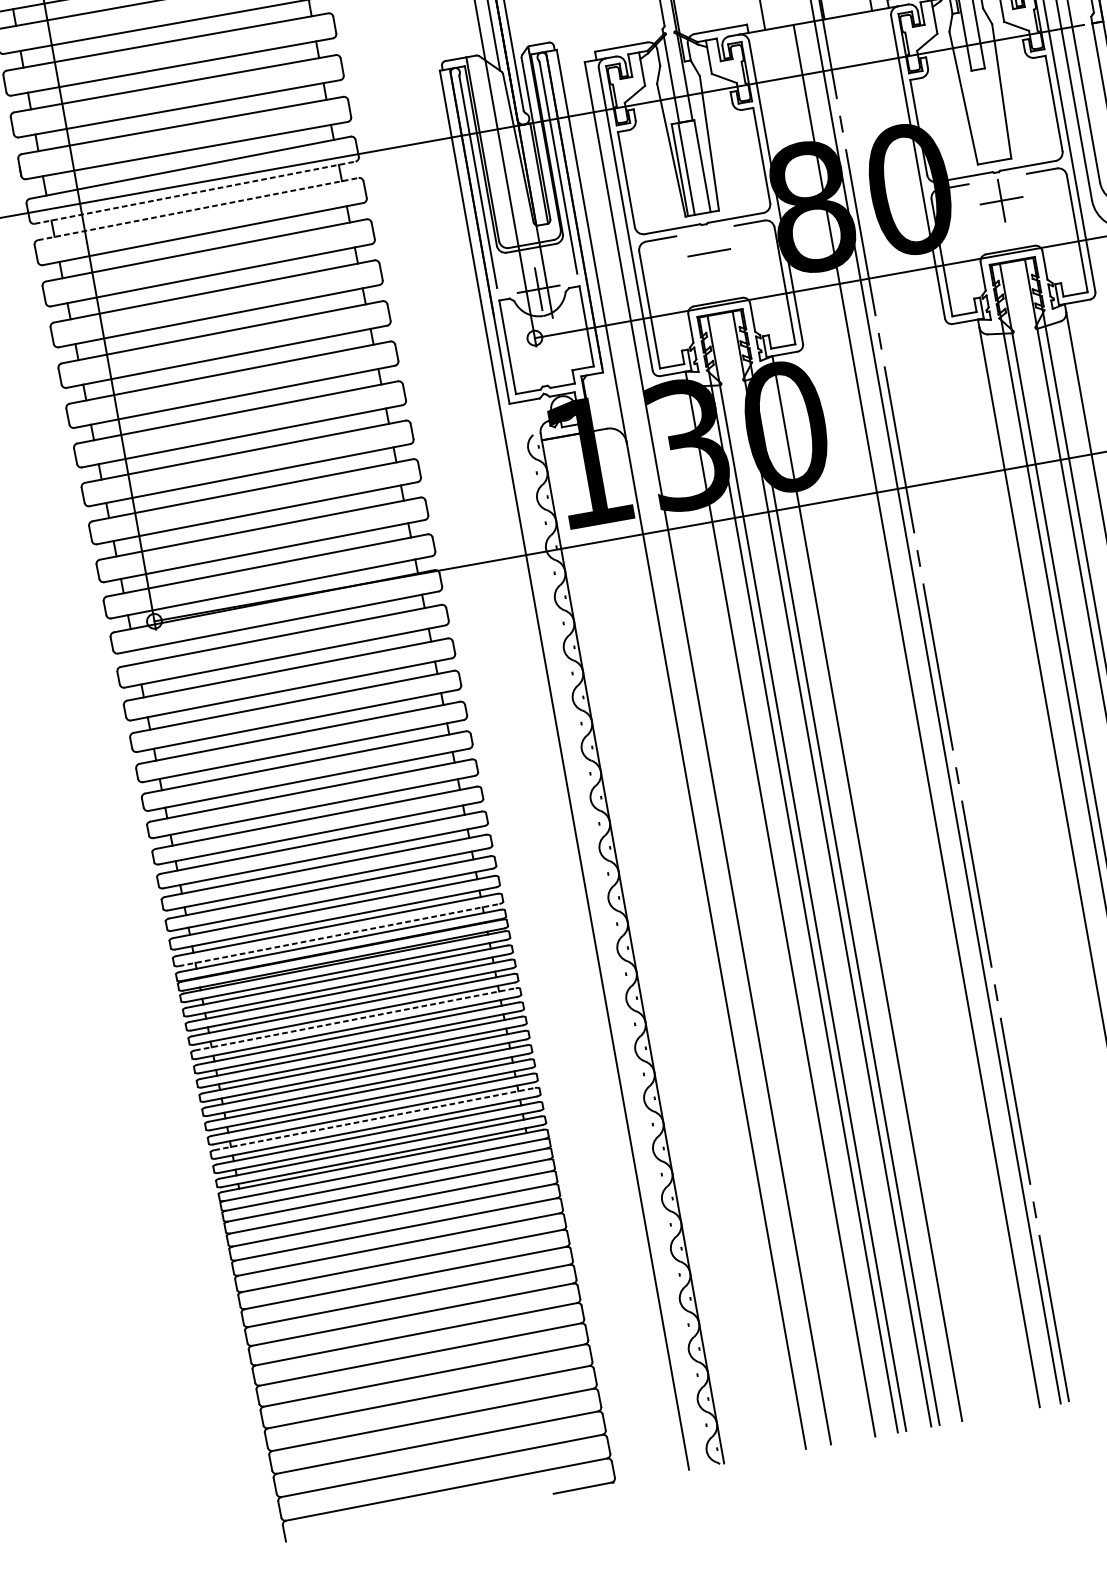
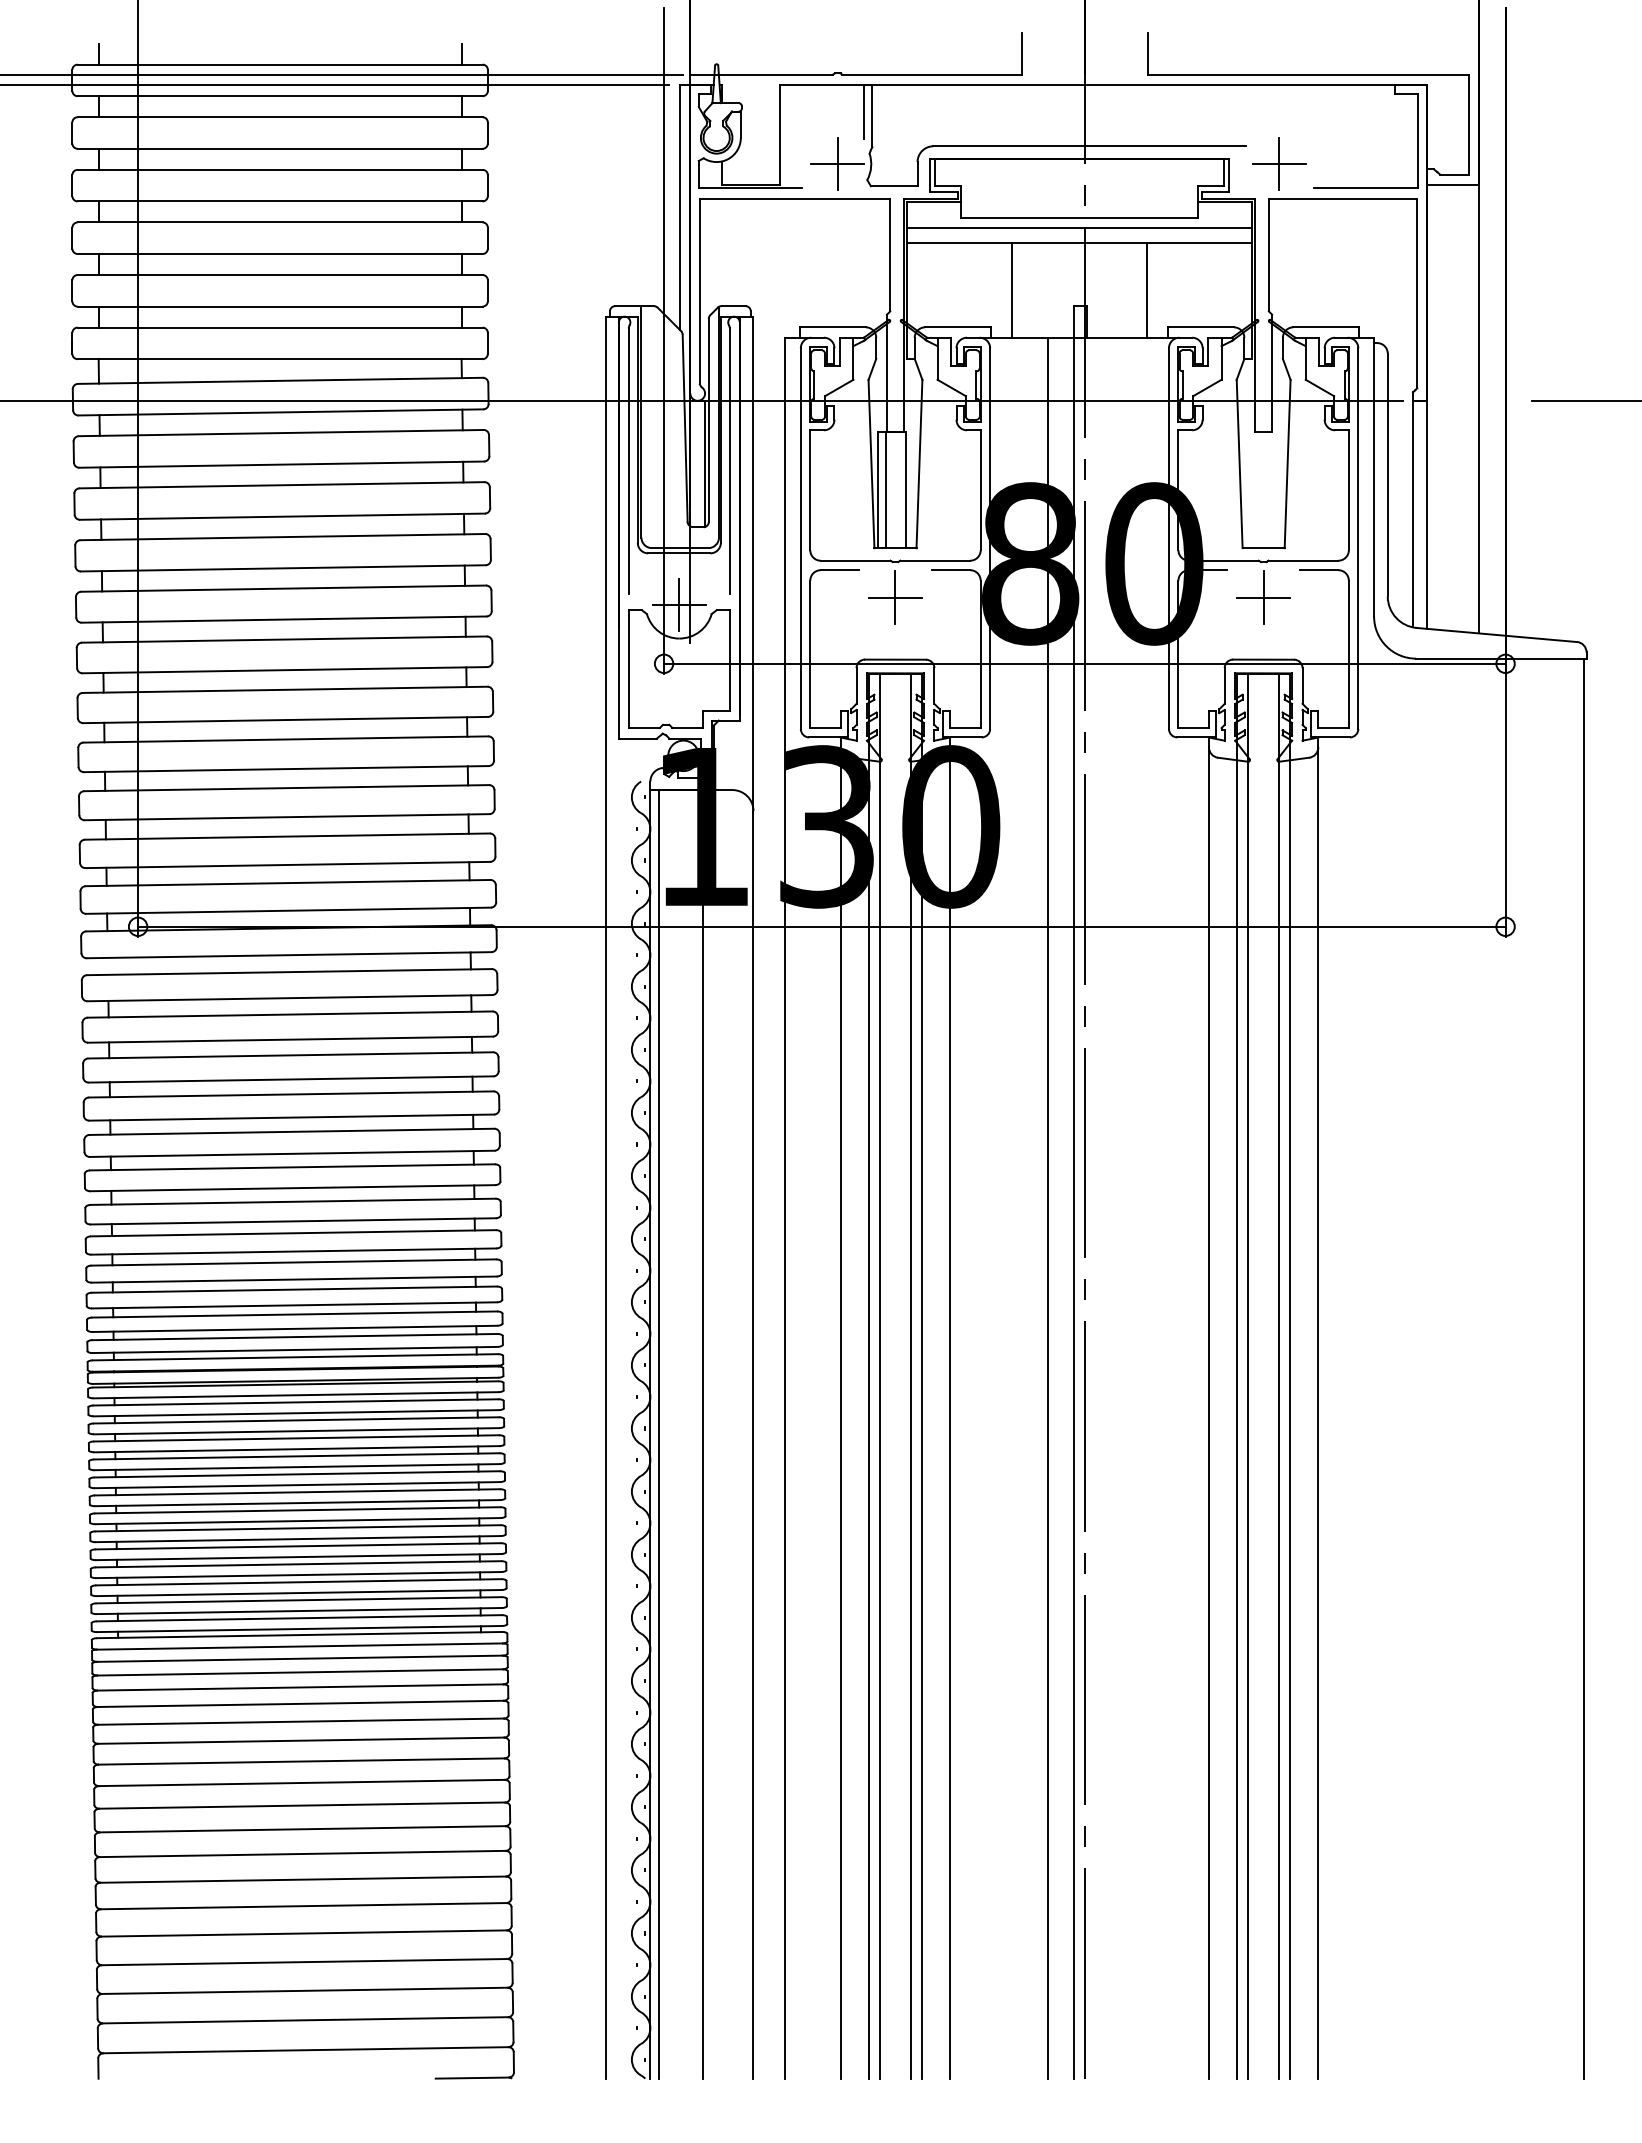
line: (194, 192) -> (280, 412), dashed -> solid
line: (198, 209) -> (281, 433), dashed -> solid
line: (709, 252) -> (895, 597), added
line: (339, 934) -> (295, 1349), dashed -> solid
line: (674, 944) -> (702, 1434), added
line: (639, 950) -> (658, 1434), added
line: (355, 1019) -> (296, 1456), dashed -> solid
line: (374, 1119) -> (298, 1582), dashed -> solid

